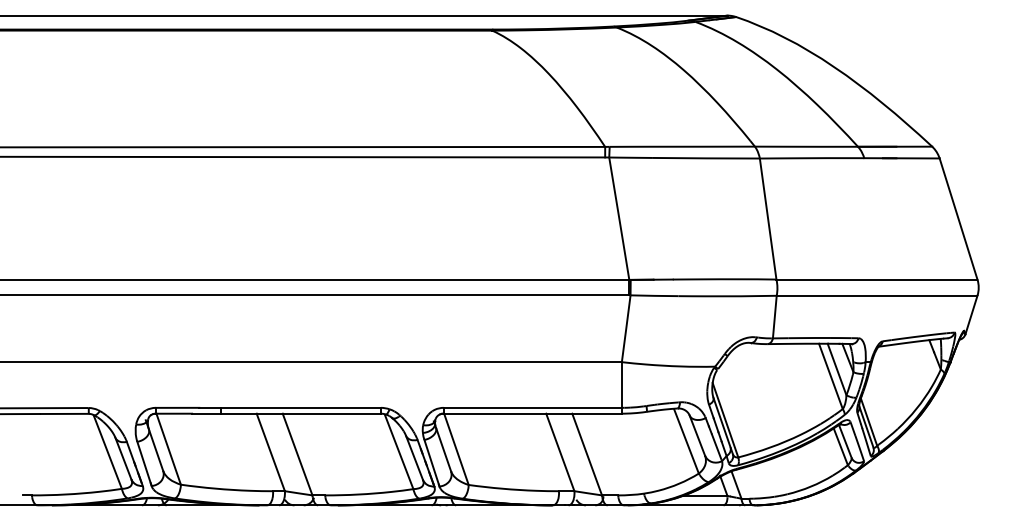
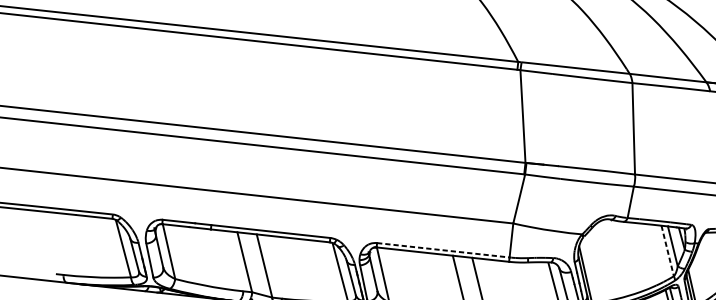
line: (830, 376) -> (667, 251), solid -> dashed
line: (533, 407) -> (443, 250), solid -> dashed

